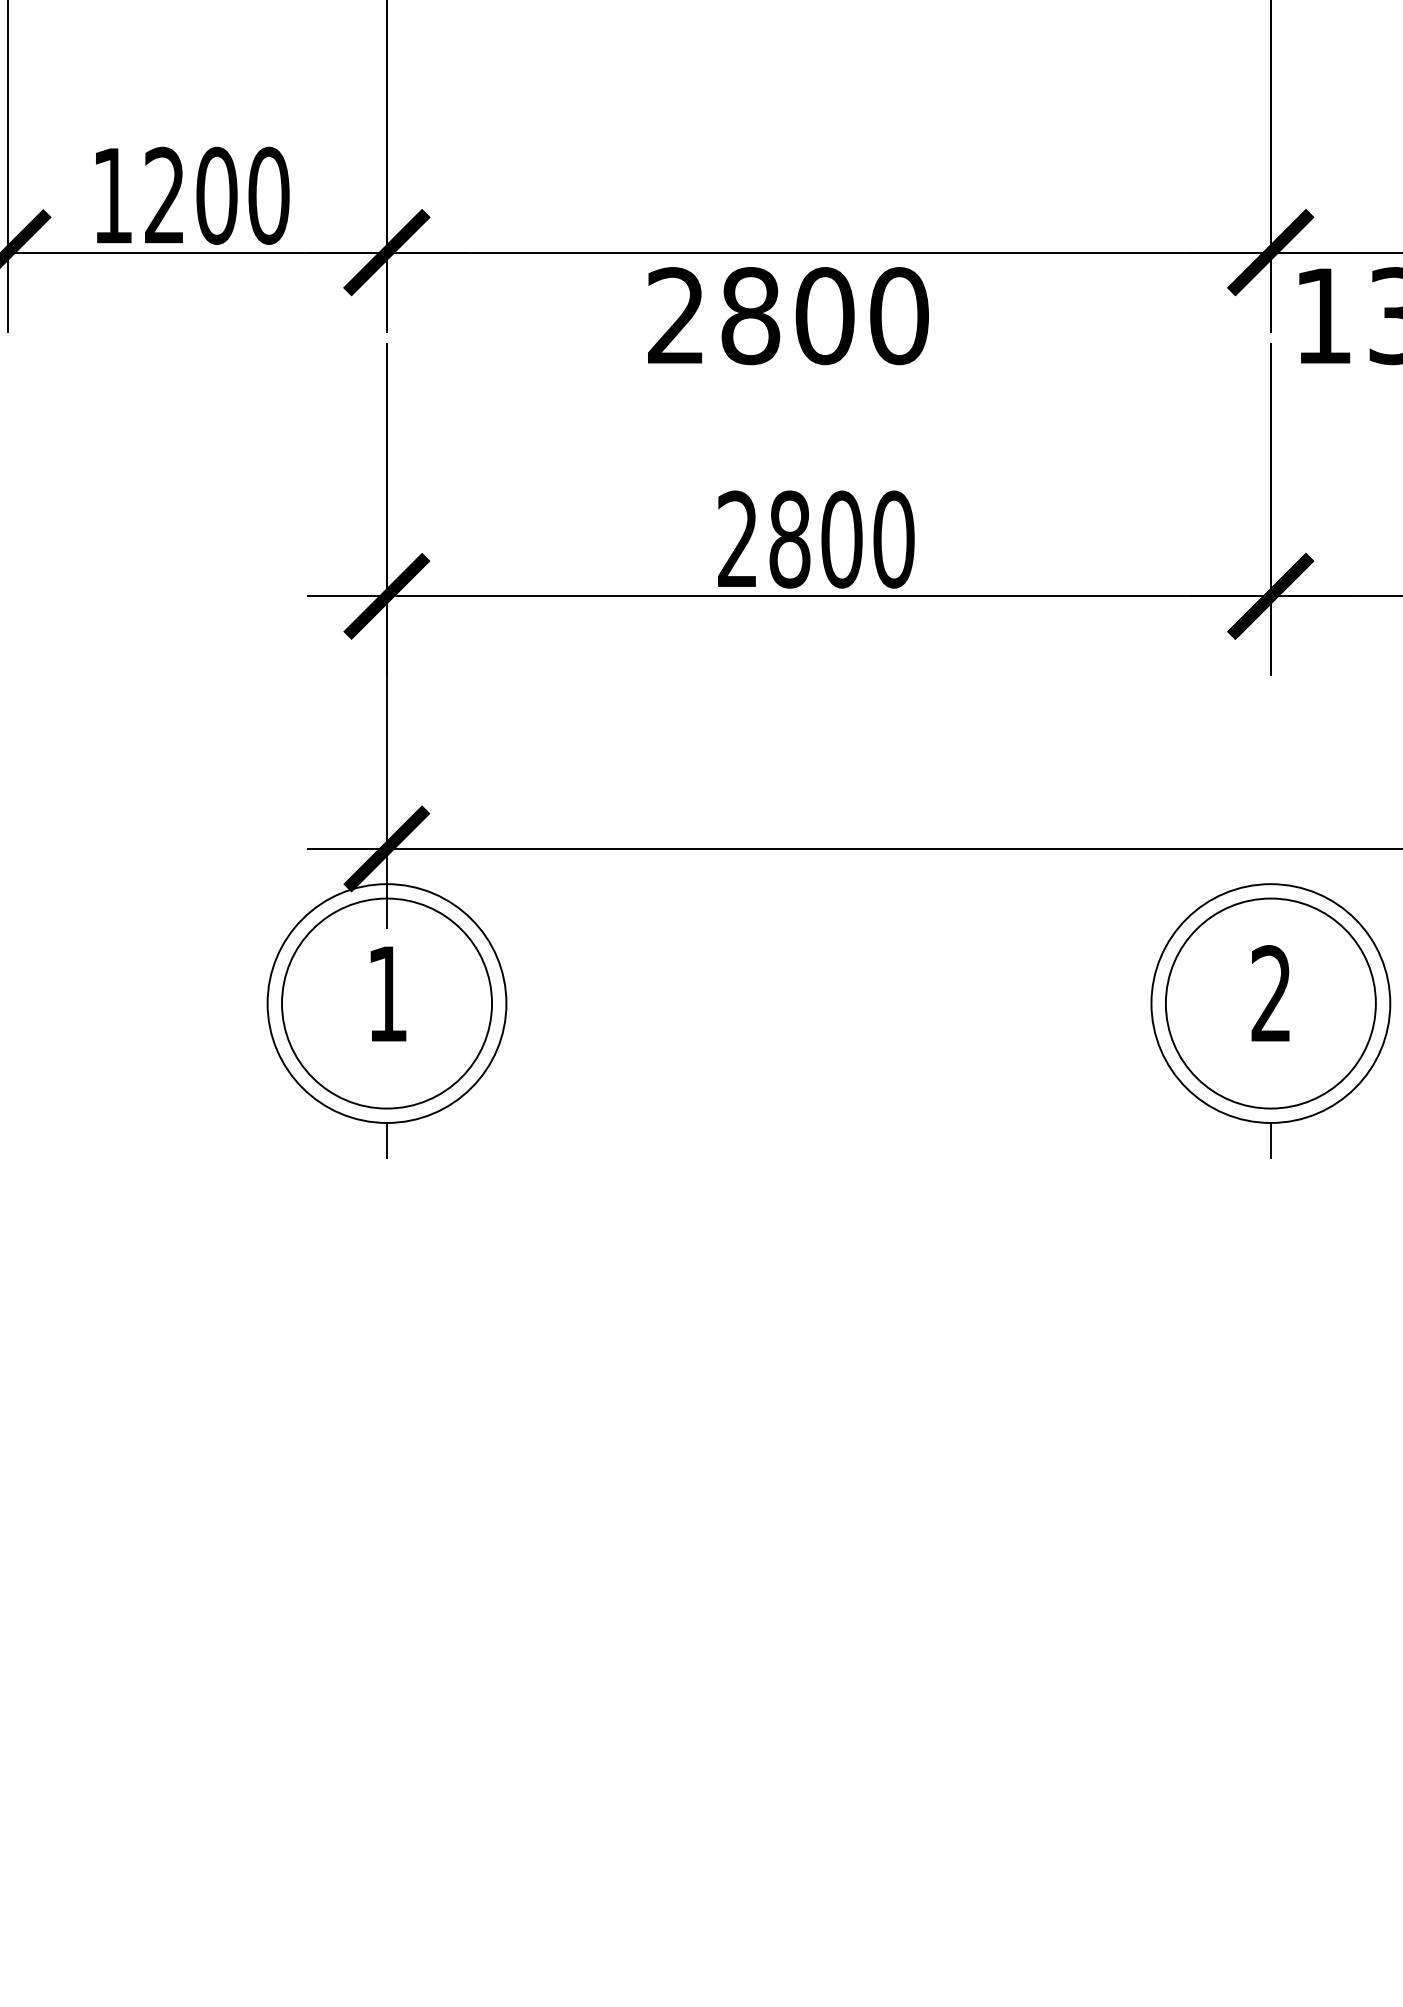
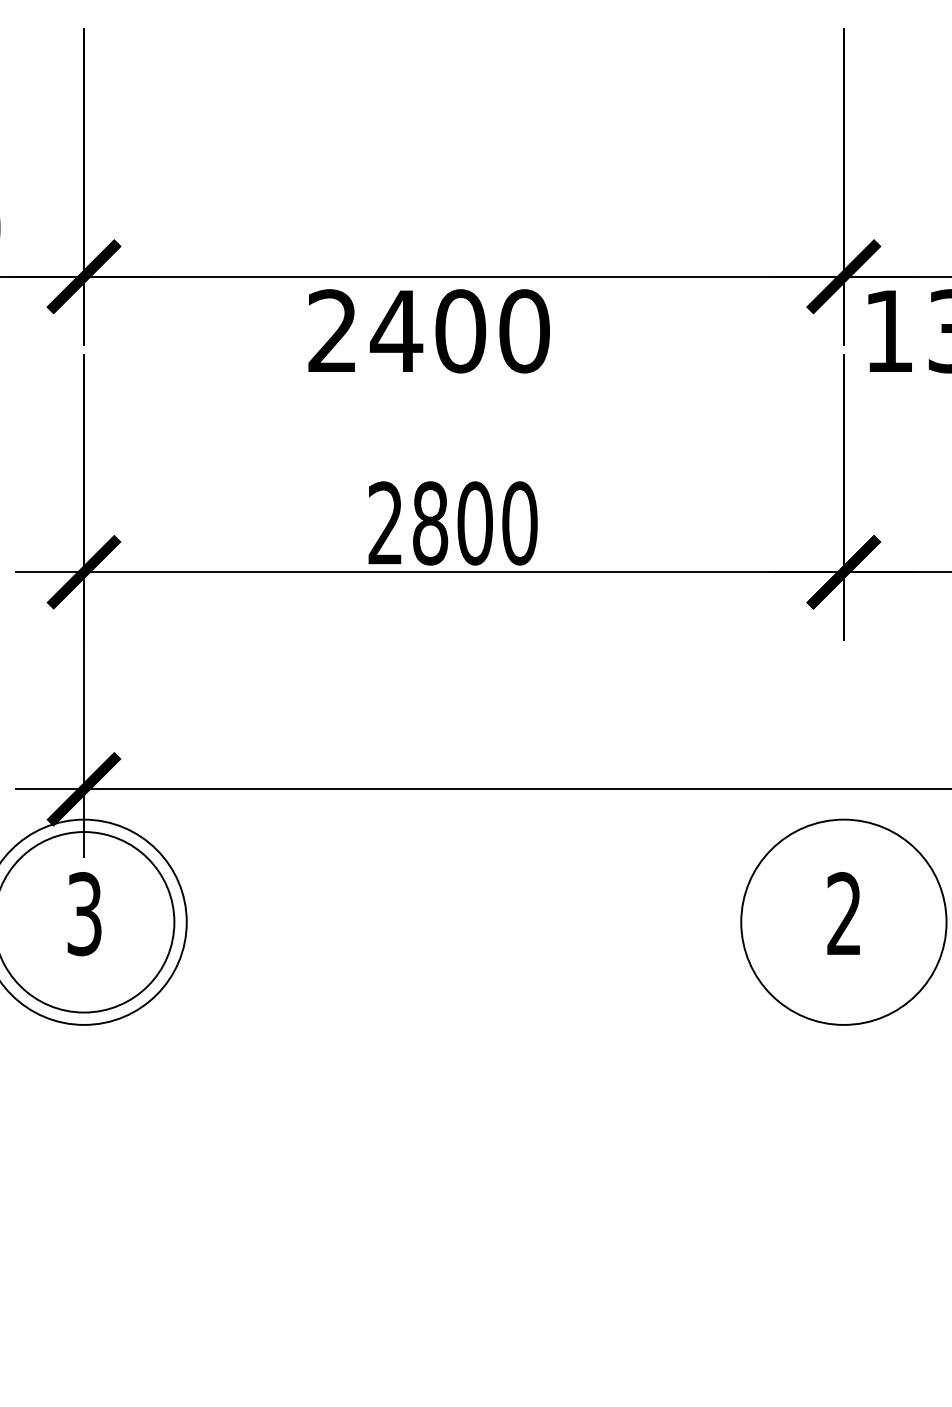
text: (750, 316) -> (396, 331), 2800 -> 2400
text: (387, 994) -> (84, 914), 1 -> 3
circle: (1270, 1003) -> (843, 922), removed
line: (387, 1140) -> (84, 1039), removed
line: (1270, 1140) -> (843, 1039), removed

